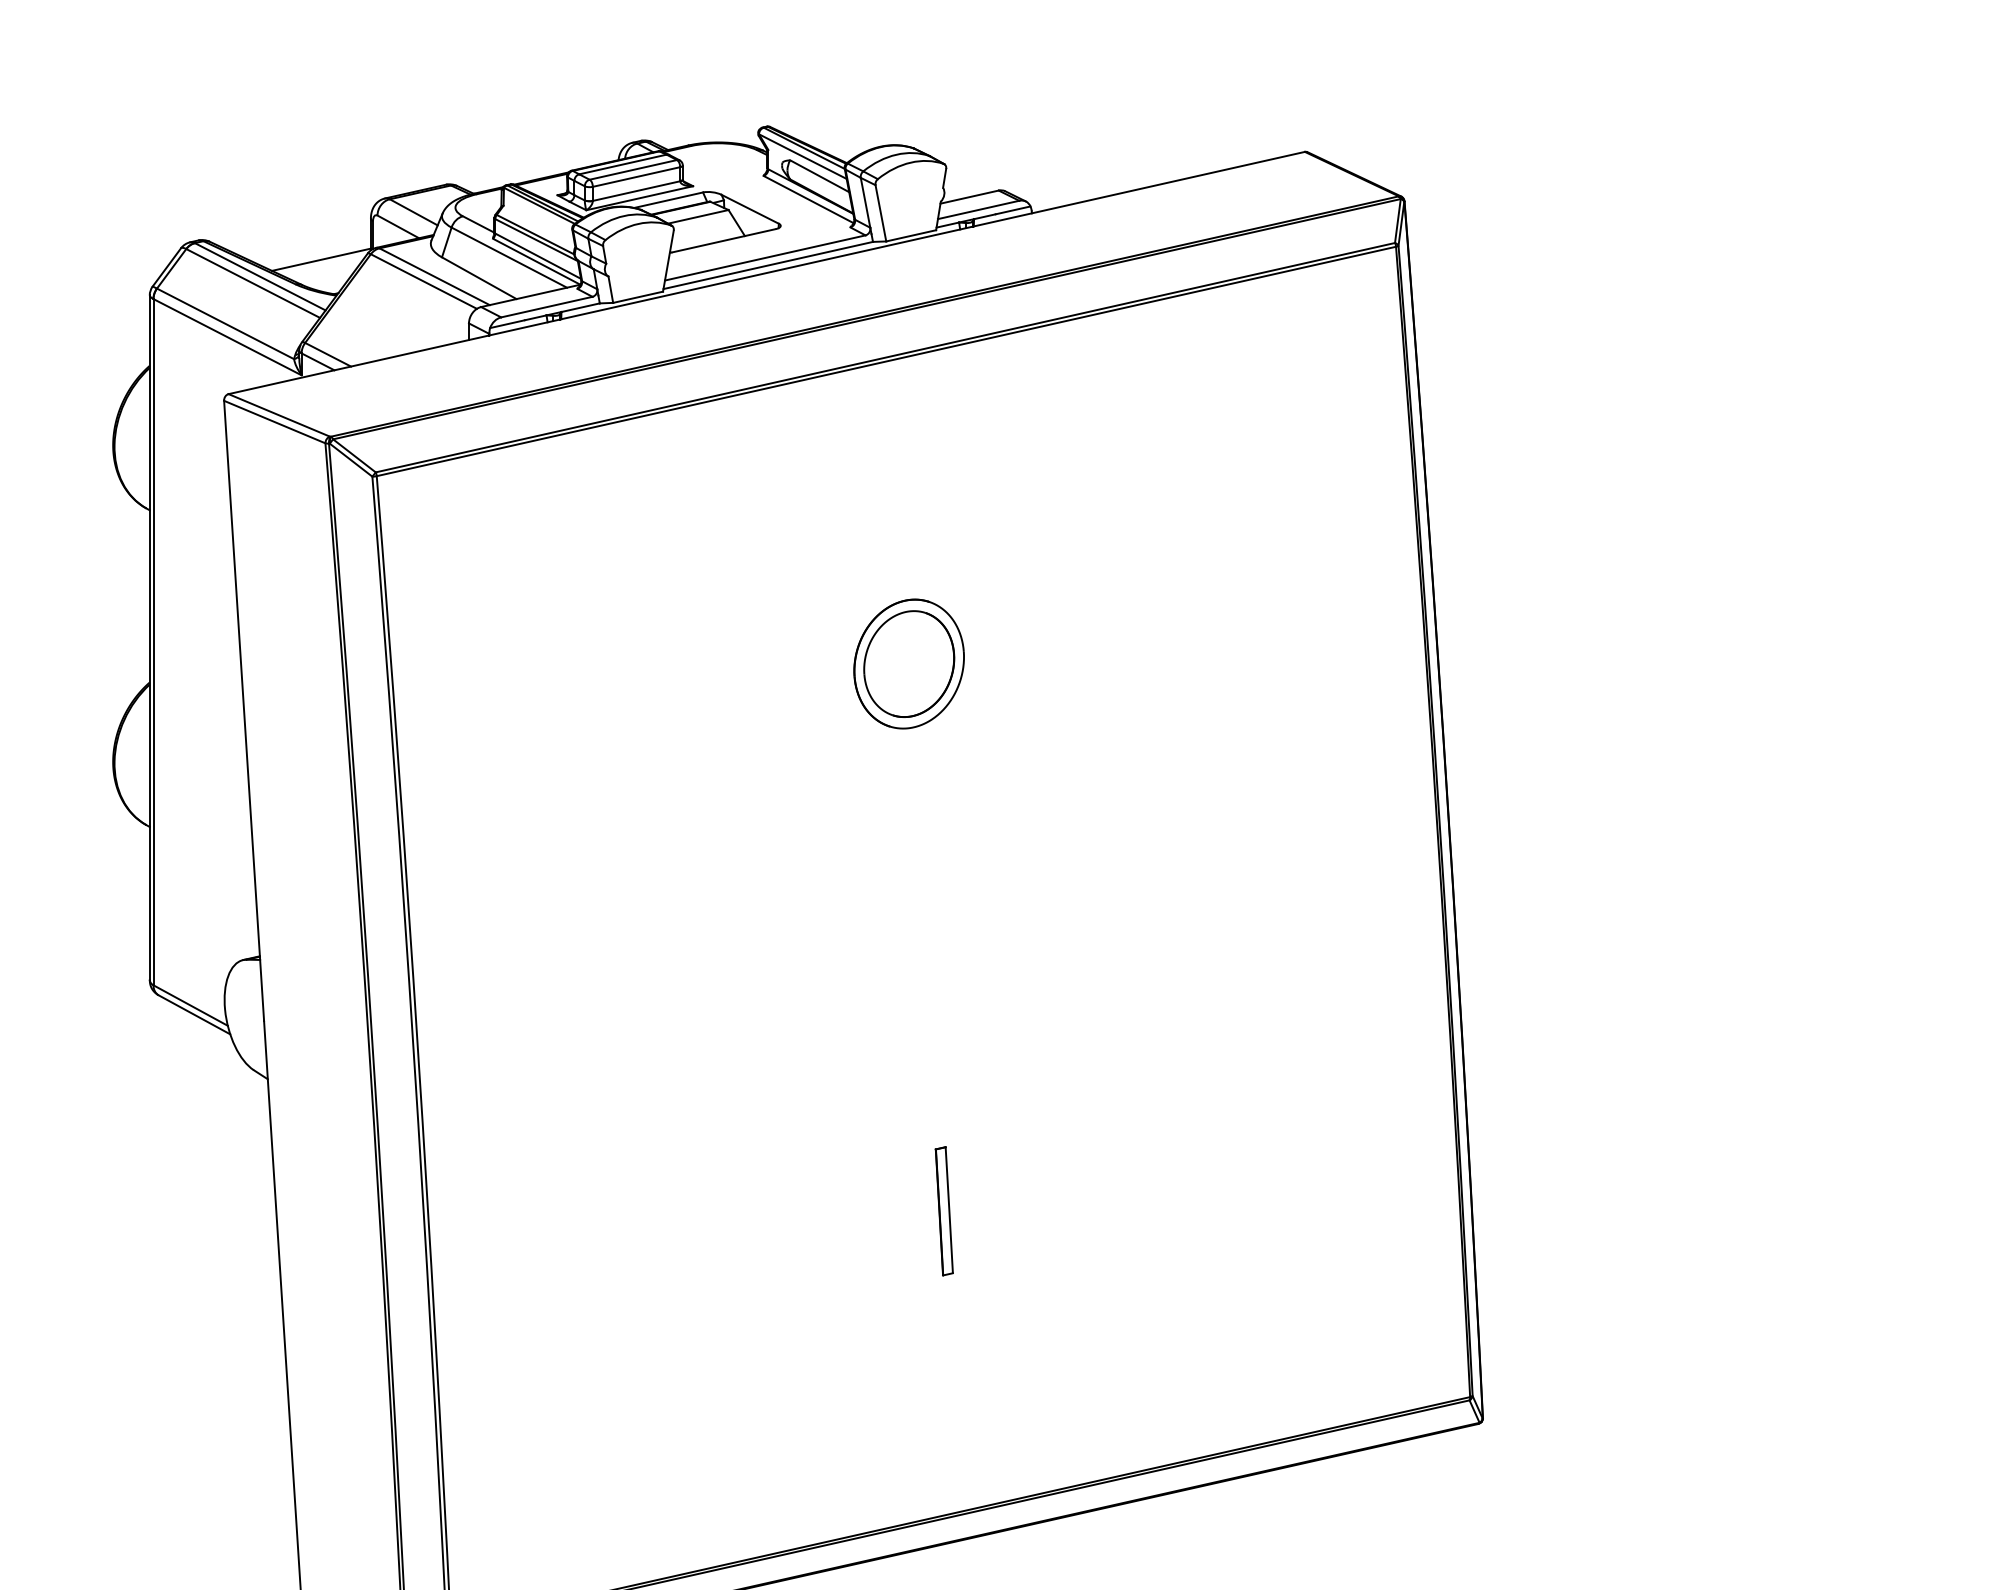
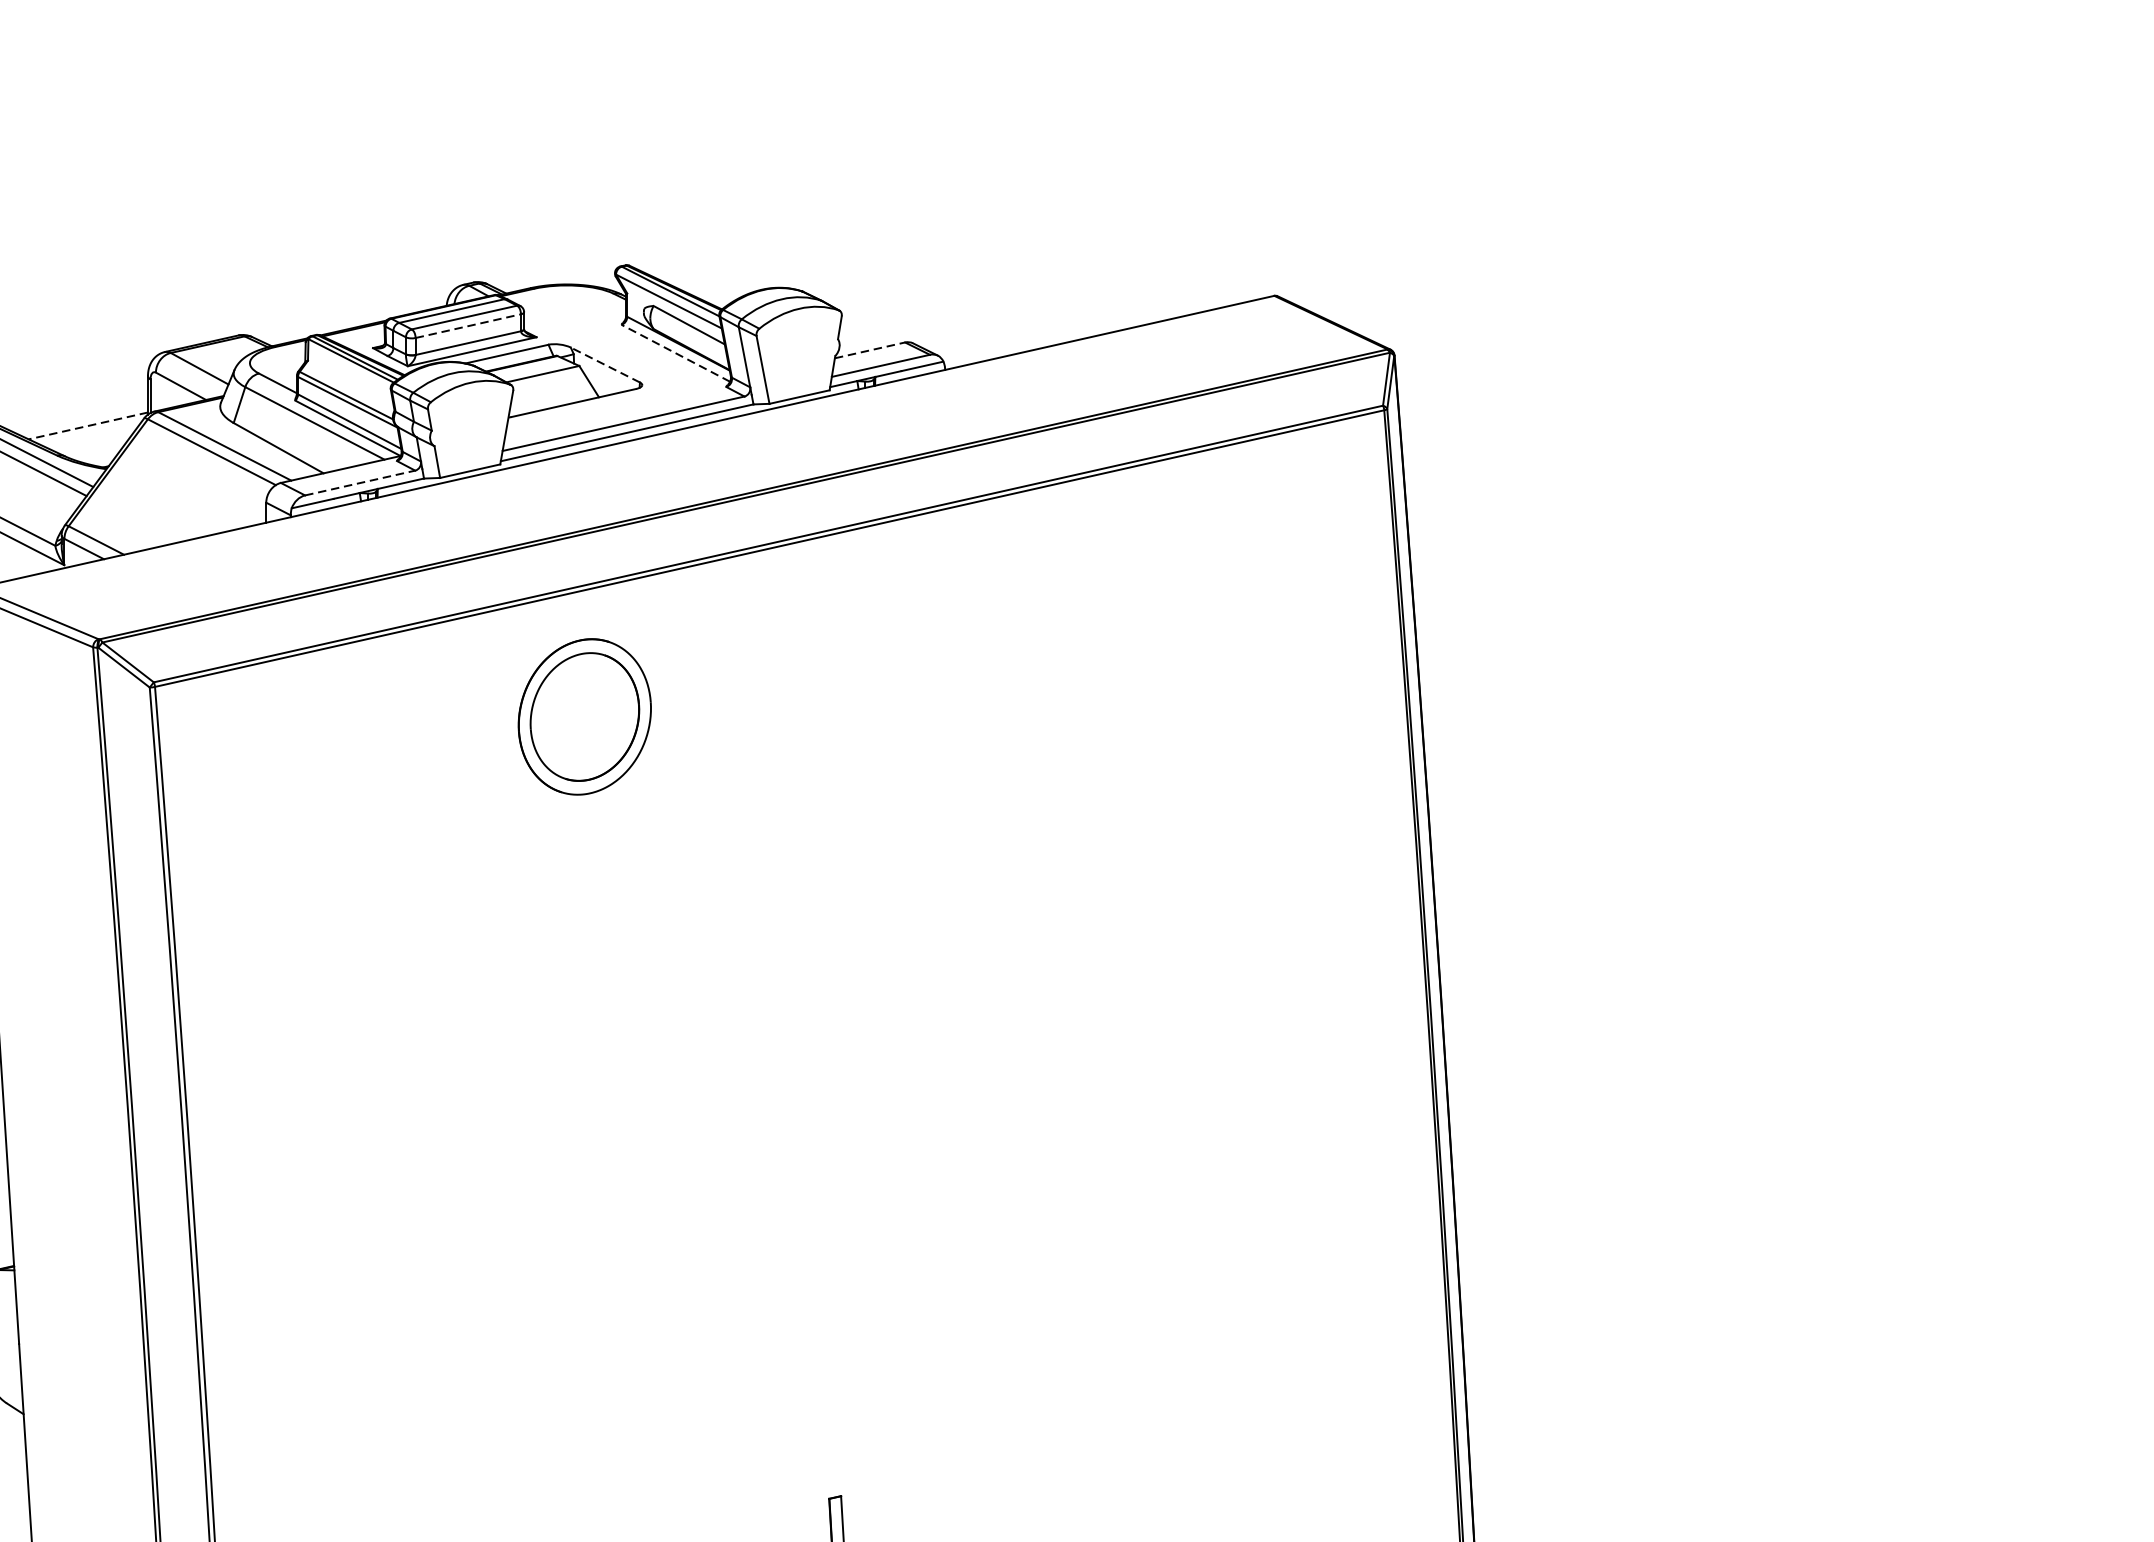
line: (636, 177) -> (468, 326), solid -> dashed
line: (969, 197) -> (869, 350), solid -> dashed
line: (808, 199) -> (675, 353), solid -> dashed
line: (749, 209) -> (604, 365), solid -> dashed
line: (321, 259) -> (88, 425), solid -> dashed
line: (546, 307) -> (359, 483), solid -> dashed
part: (908, 663) -> (584, 716), moved

